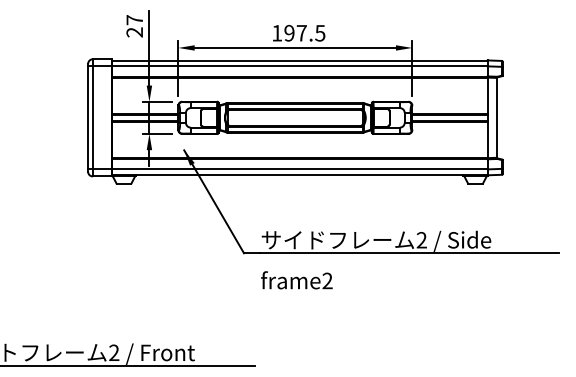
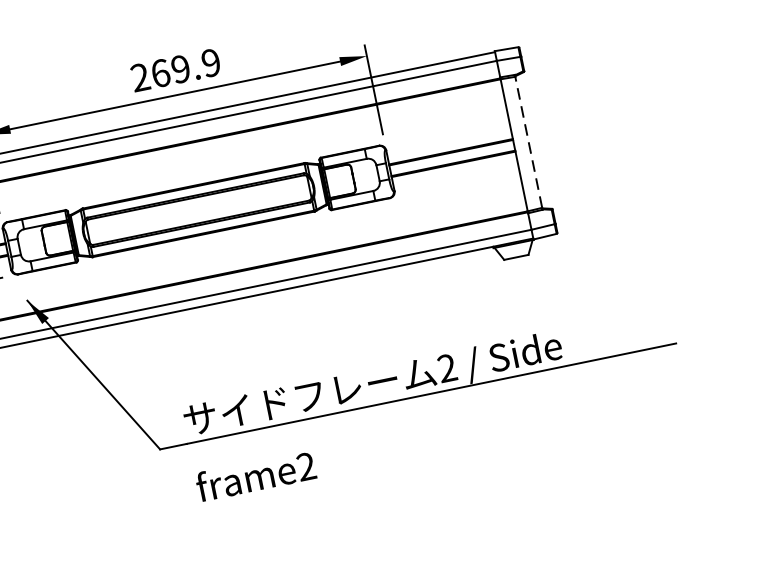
text: (298, 32) -> (175, 69), 197.5 -> 269.9
line: (496, 117) -> (528, 141), solid -> dashed

